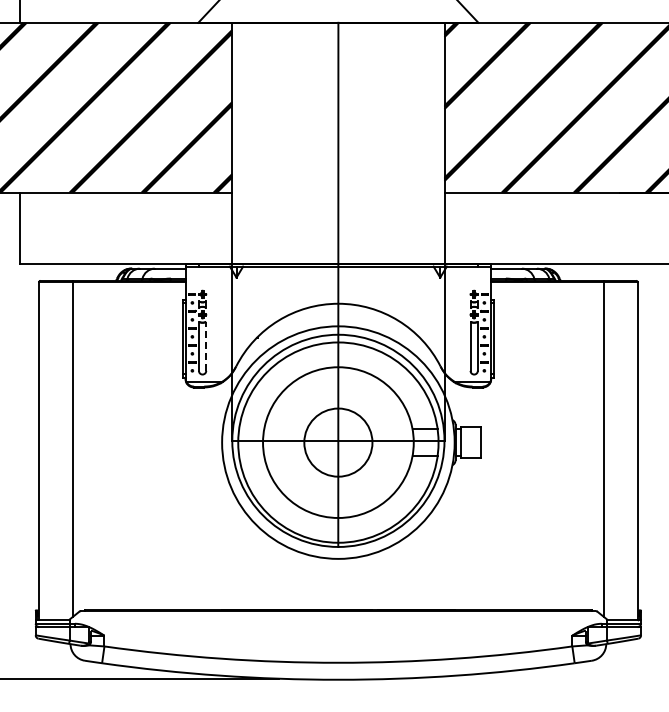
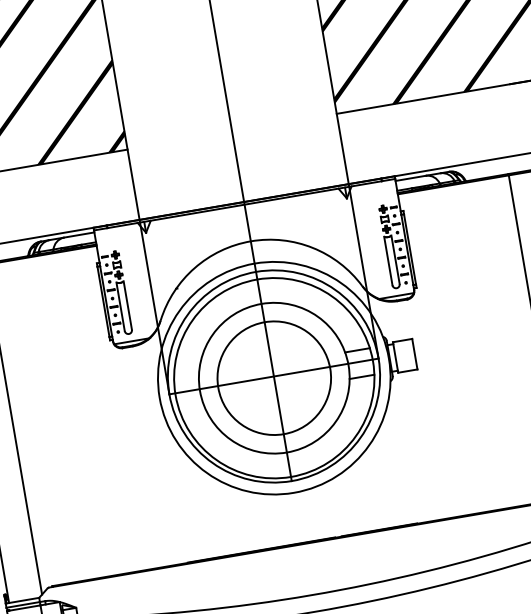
line: (206, 346) -> (128, 305), dashed -> solid
circle: (338, 442) -> (274, 378), size x1.67

